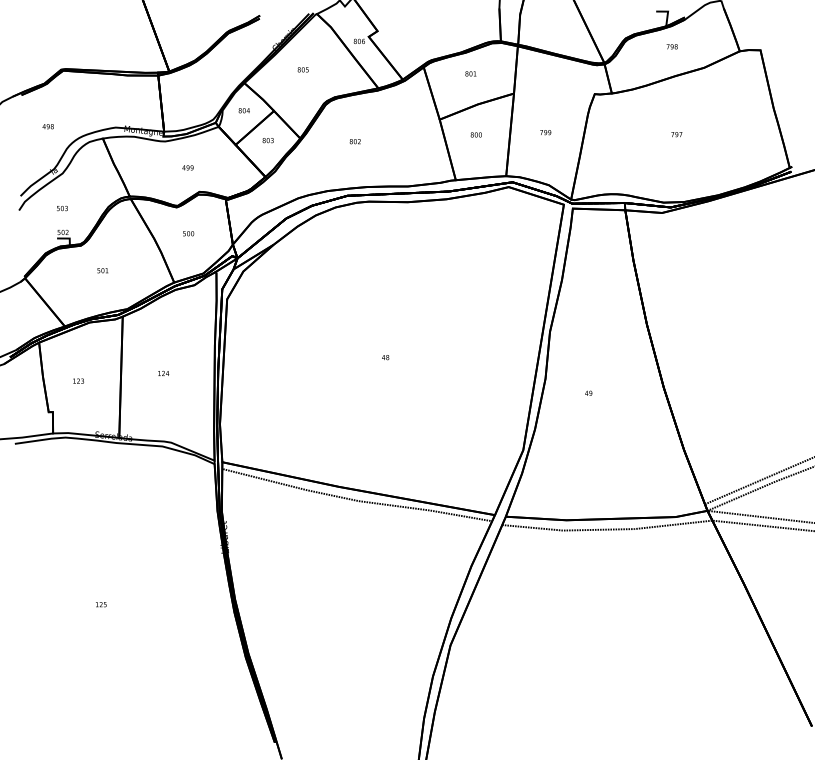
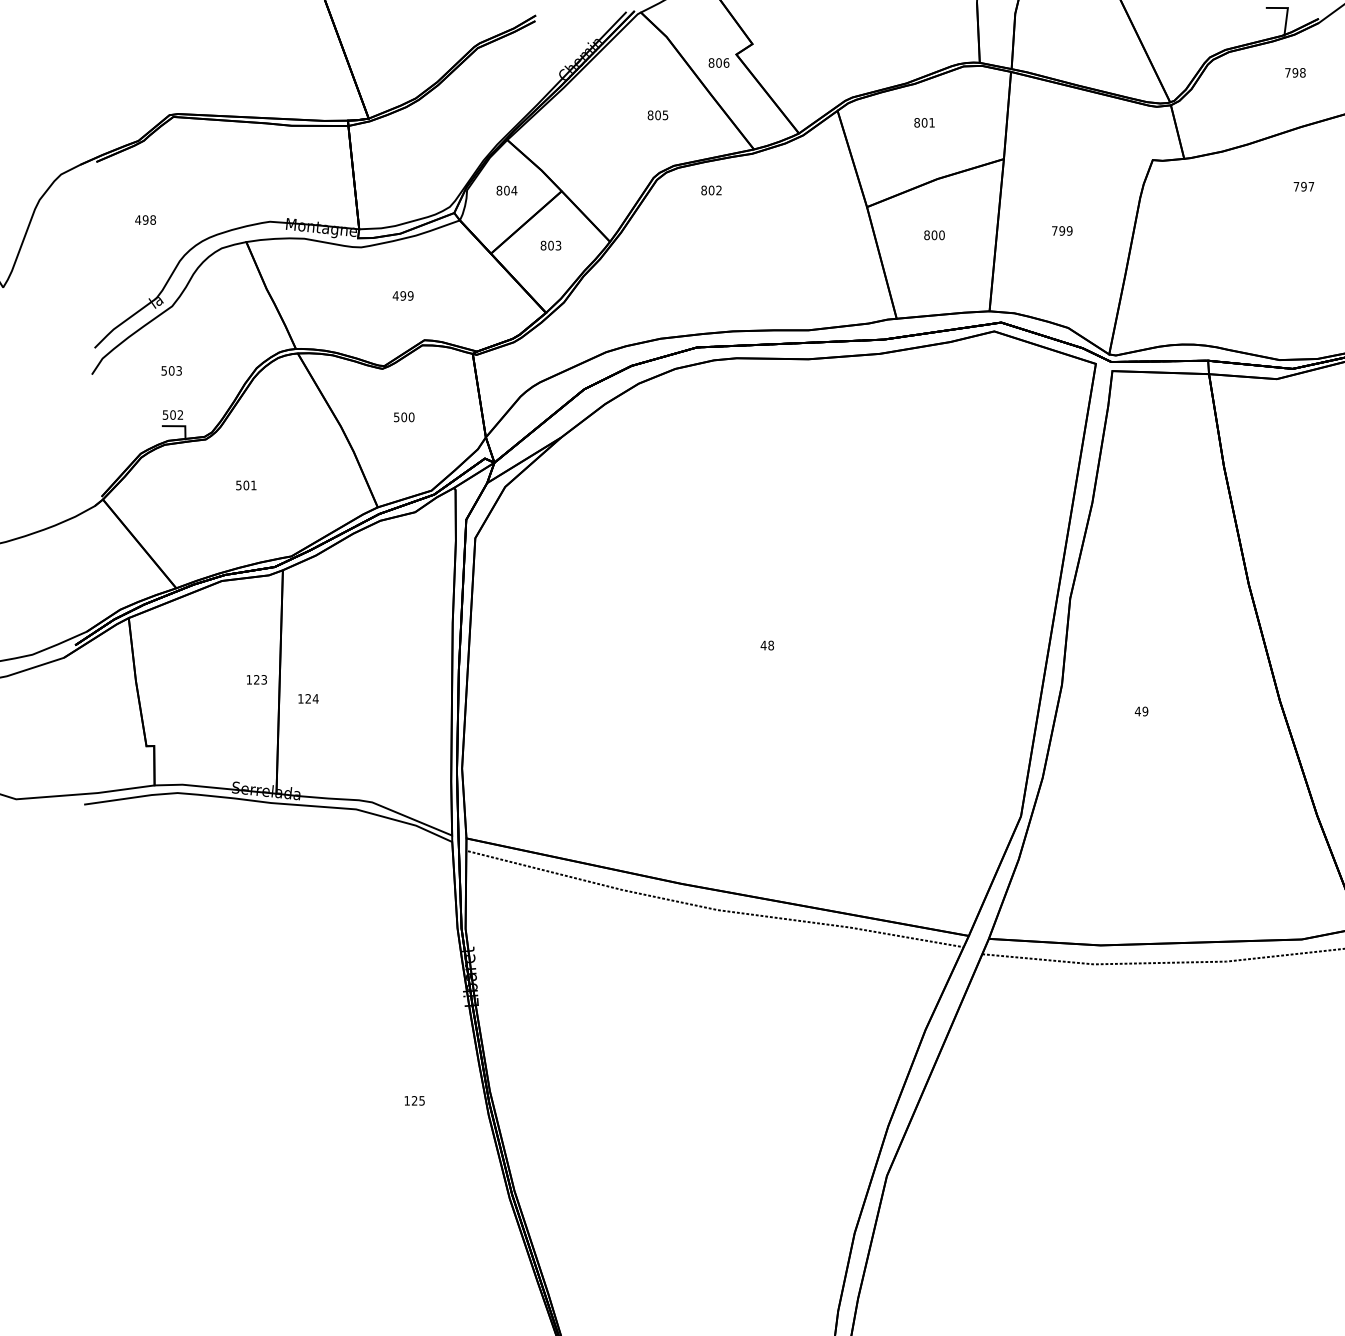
text: (302, 69) -> (656, 114), moved
text: (676, 134) -> (1303, 186), moved
text: (354, 141) -> (709, 190), moved
text: (163, 372) -> (308, 697), moved
text: (78, 380) -> (256, 678), moved
text: (101, 604) -> (415, 1100), moved

